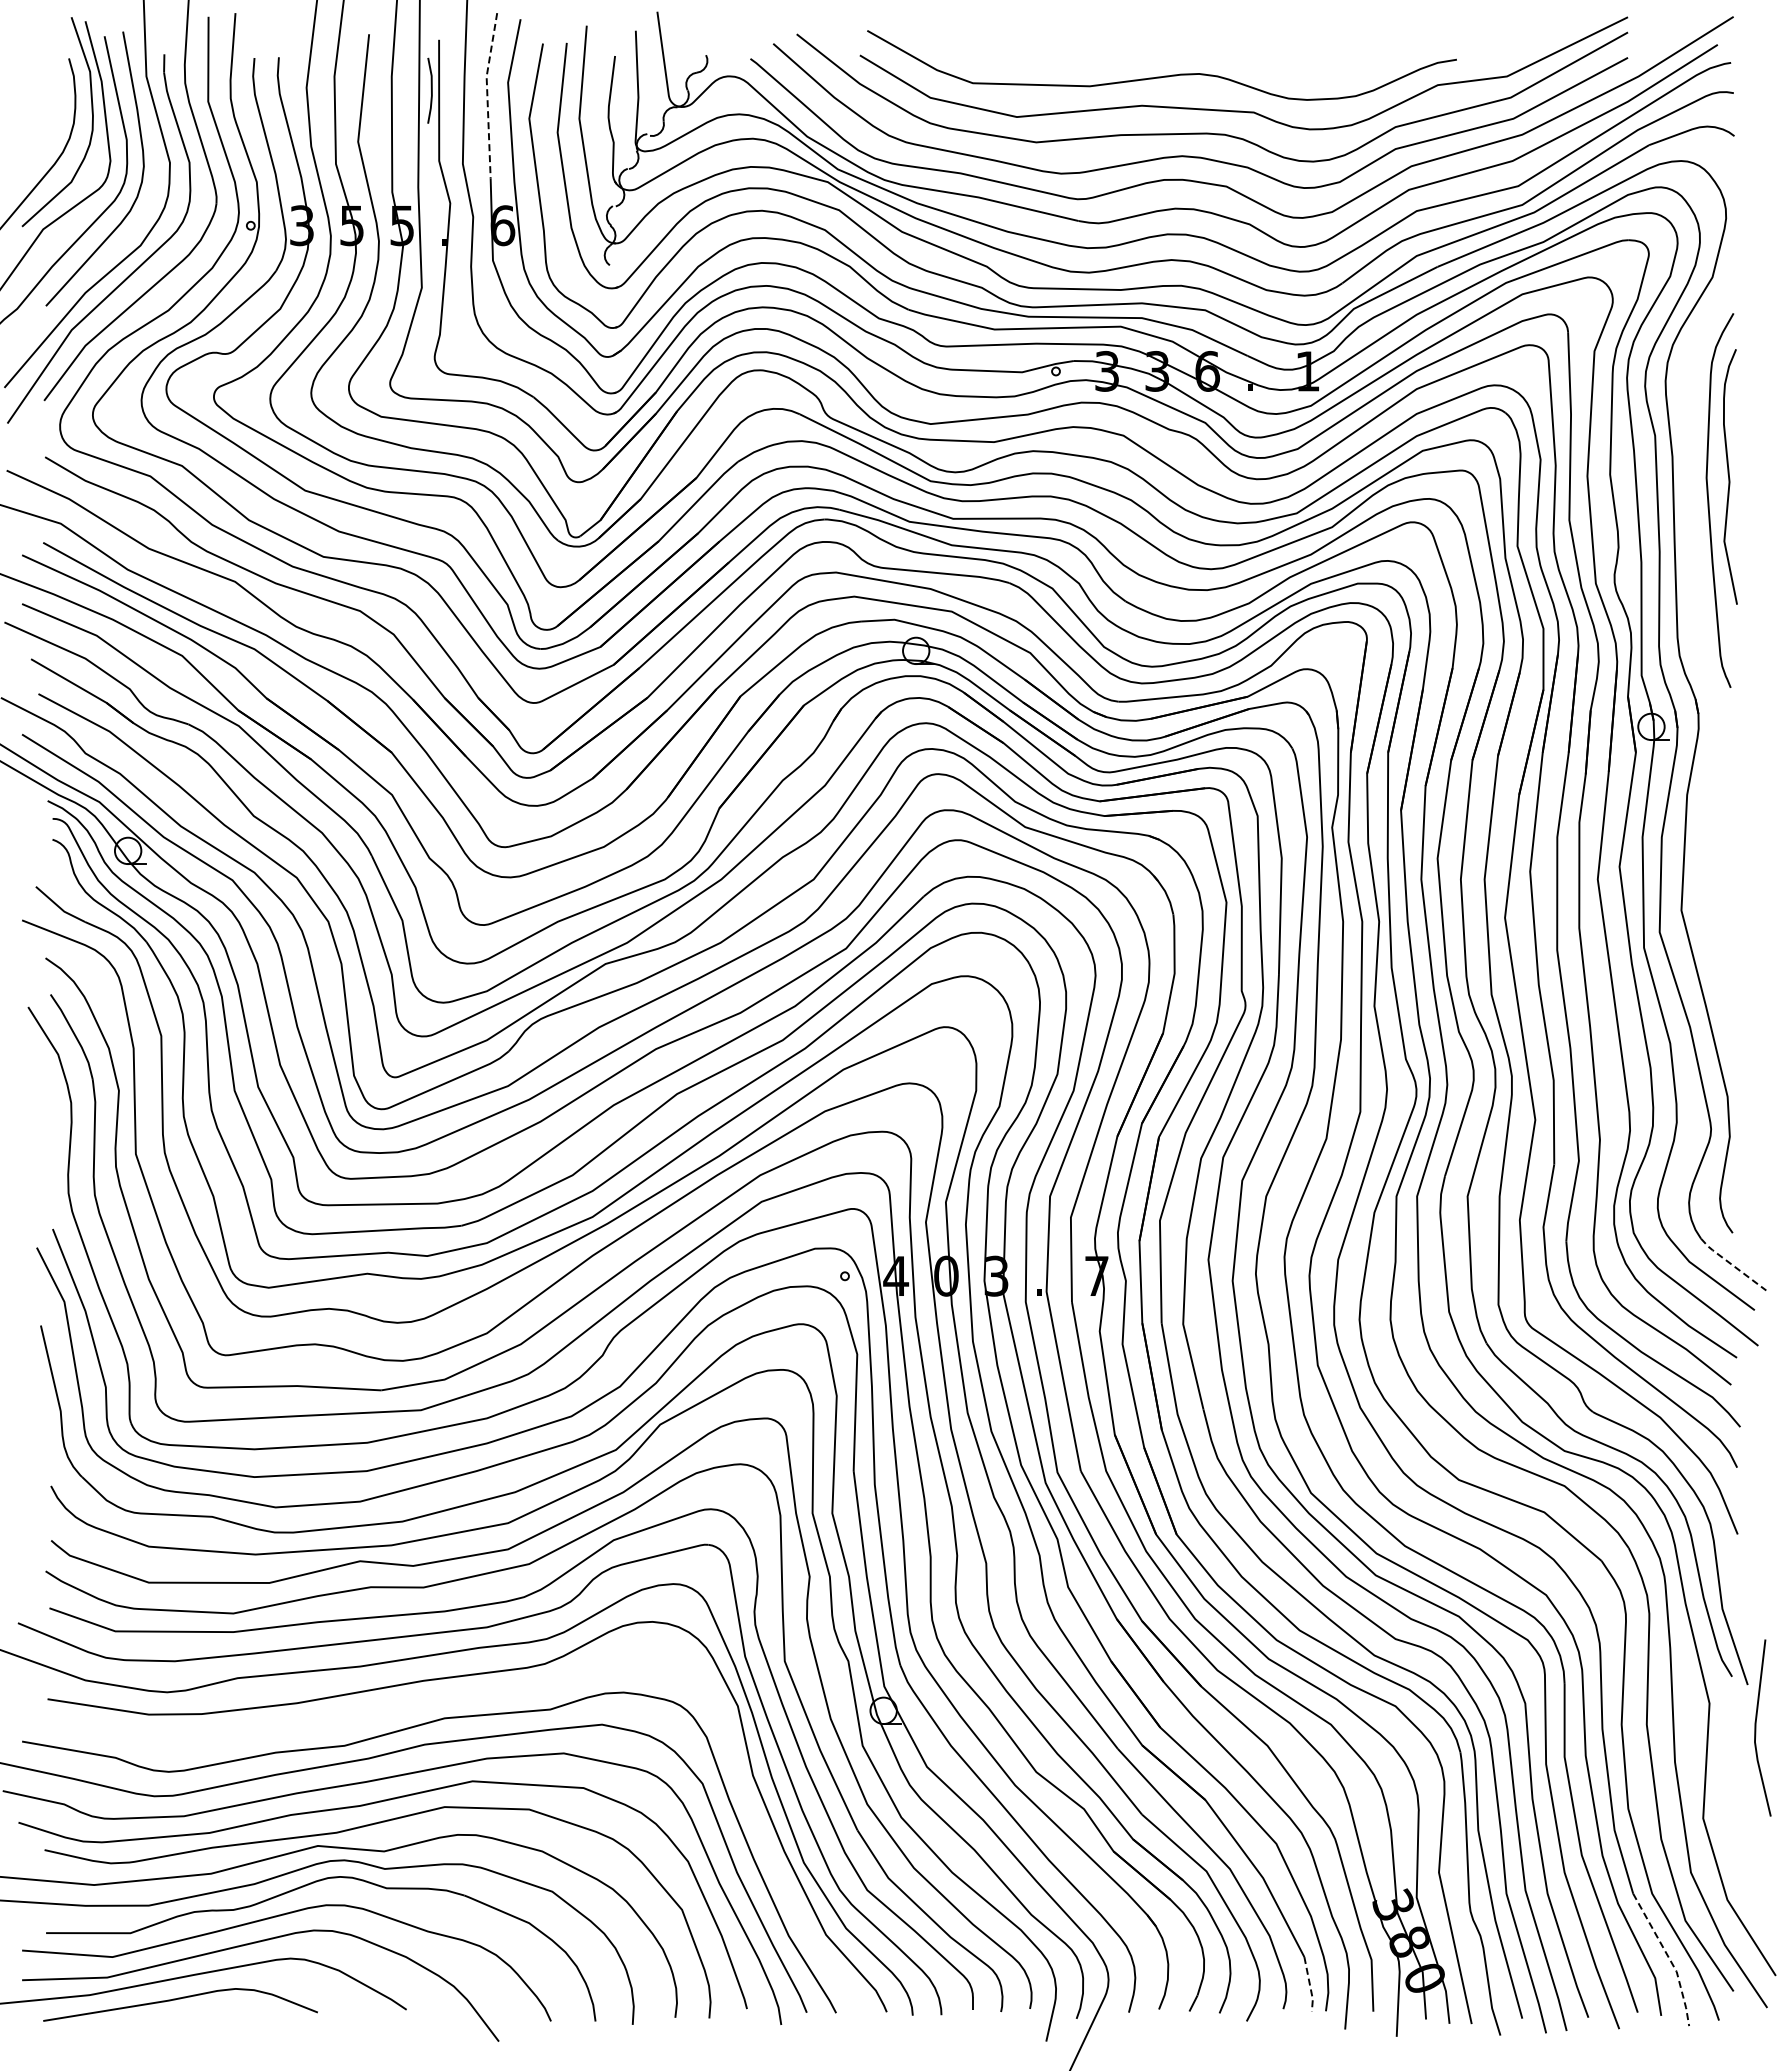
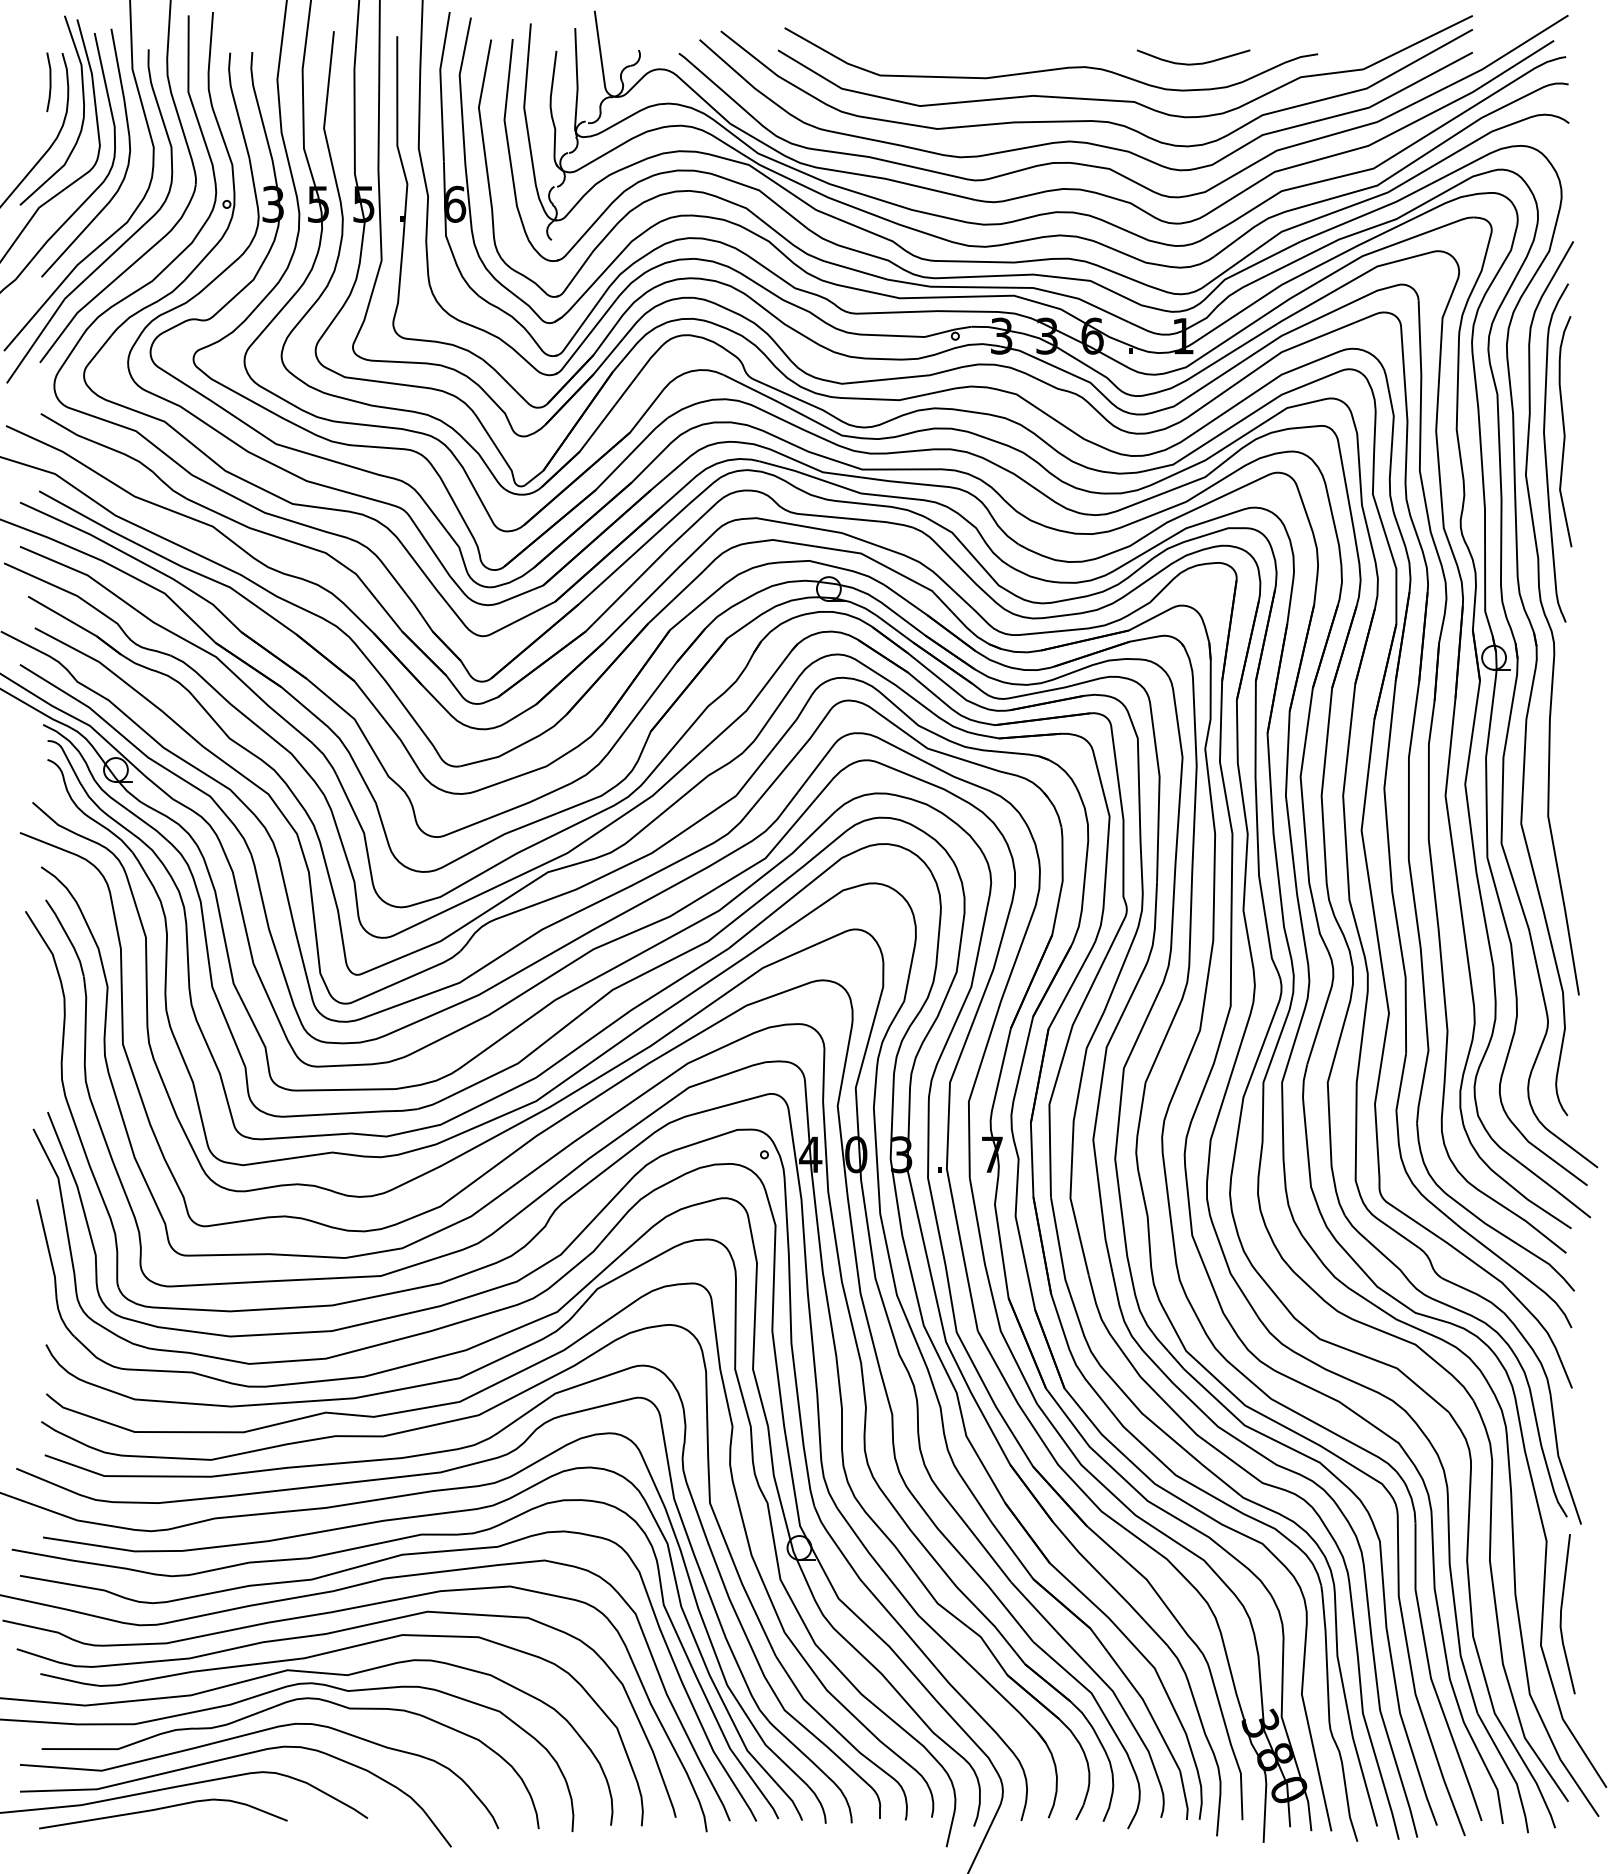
part: (1320, 69) -> (1194, 63), added
line: (430, 89) -> (49, 81), moved
line: (487, 94) -> (441, 85), dashed -> solid
curve: (1711, 685) -> (1548, 620), added
line: (1732, 1265) -> (1567, 1145), dashed -> solid
curve: (412, 1708) -> (373, 1545), added
line: (1756, 1727) -> (1561, 1613), moved
line: (1669, 1958) -> (1510, 1772), dashed -> solid
line: (1309, 1984) -> (1184, 1795), dashed -> solid

